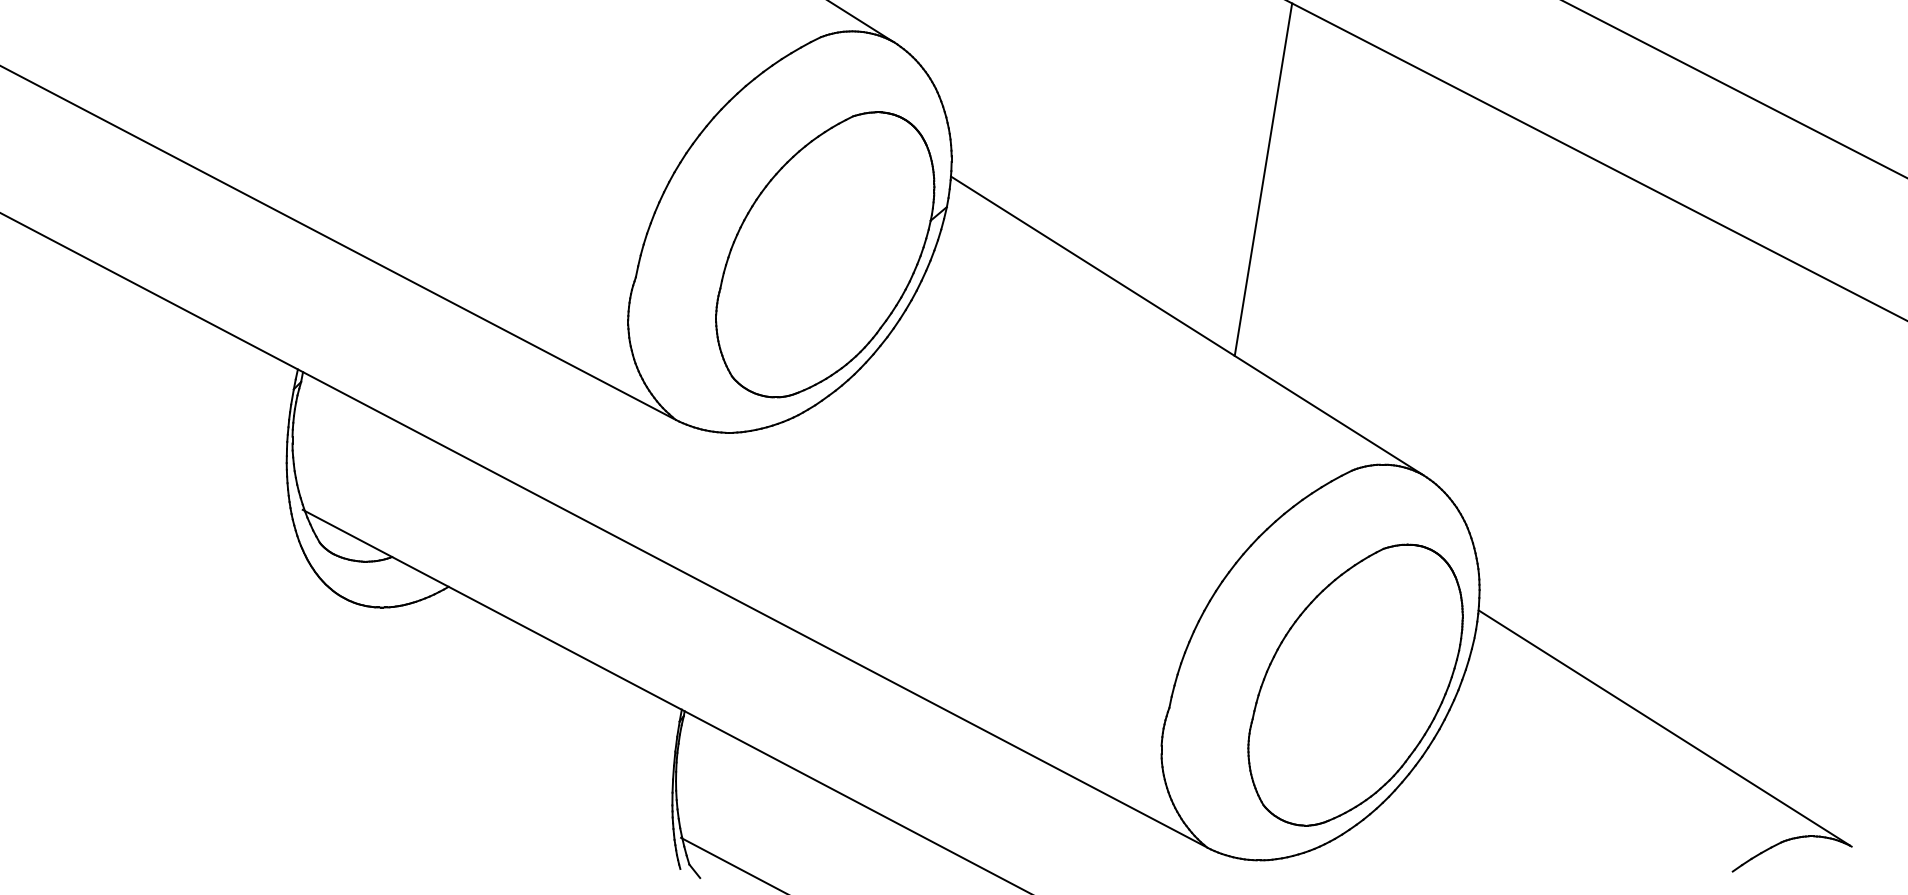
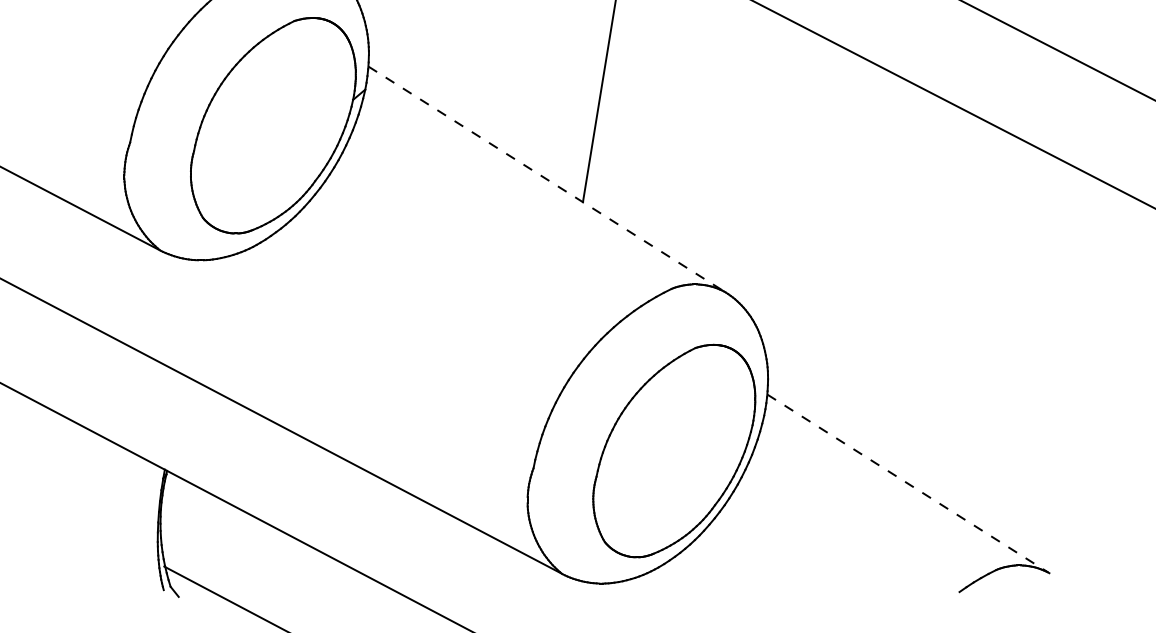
line: (1186, 325) -> (546, 179), solid -> dashed
line: (1664, 727) -> (907, 483), solid -> dashed

